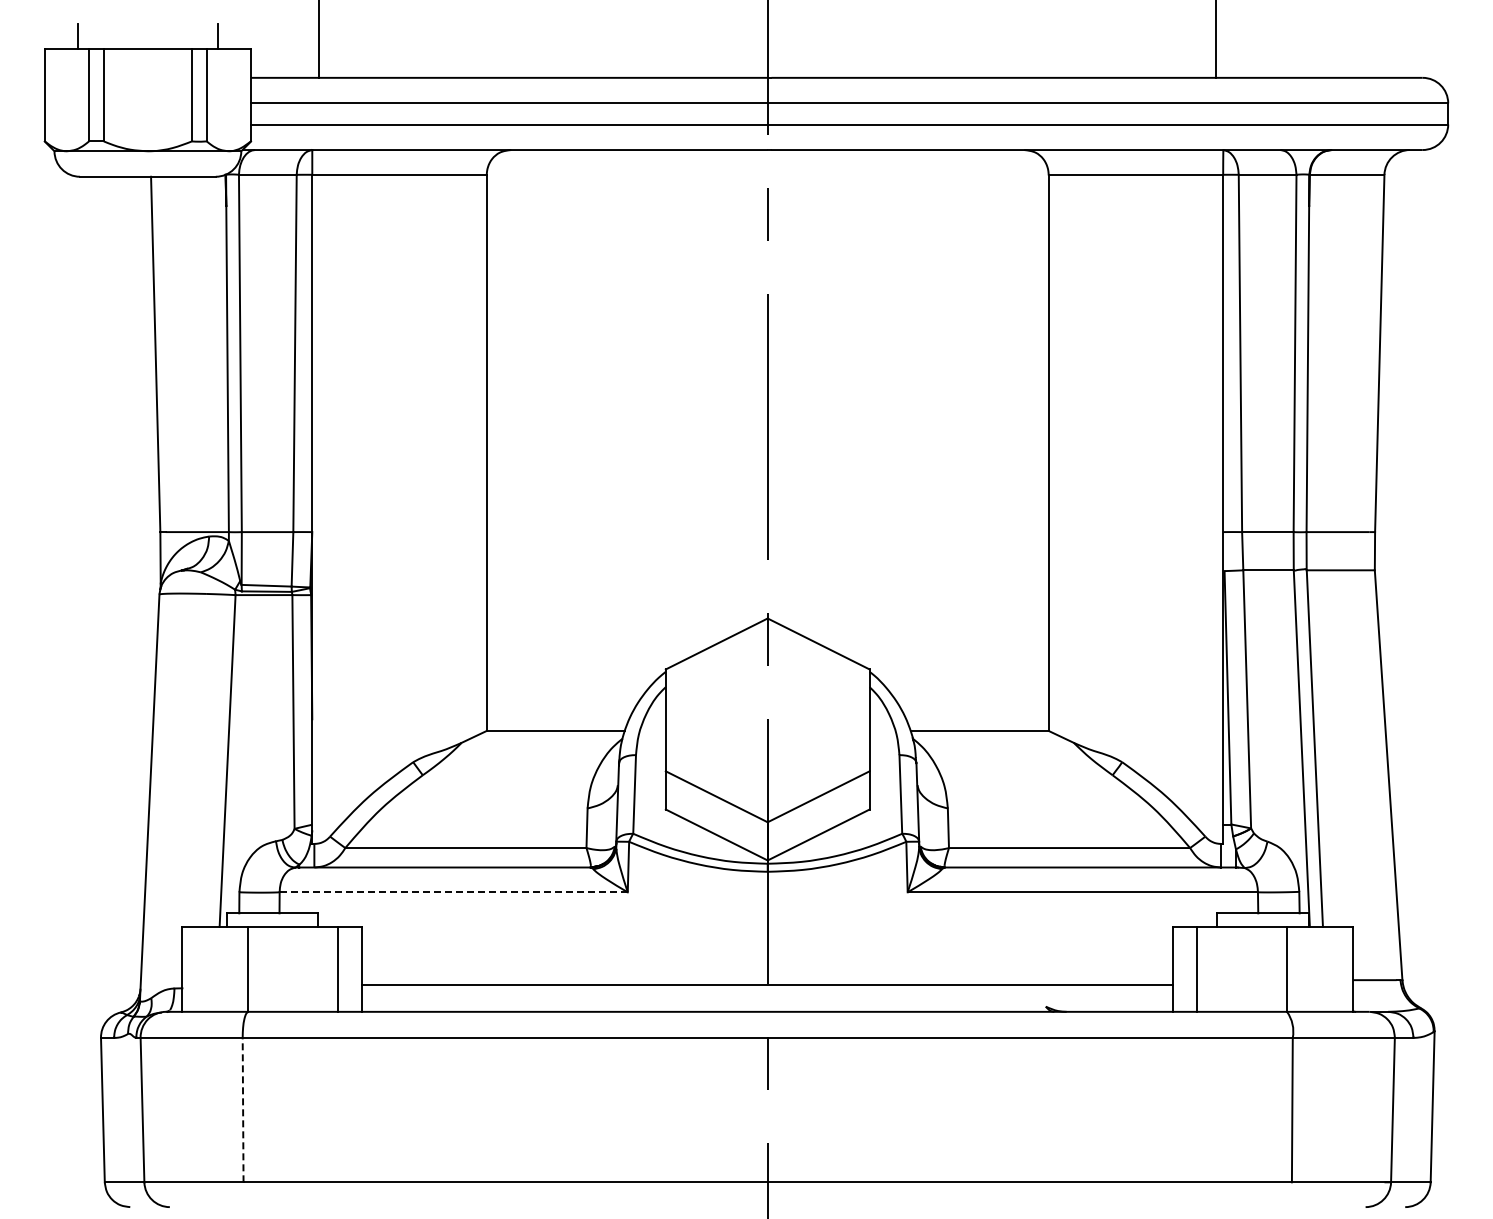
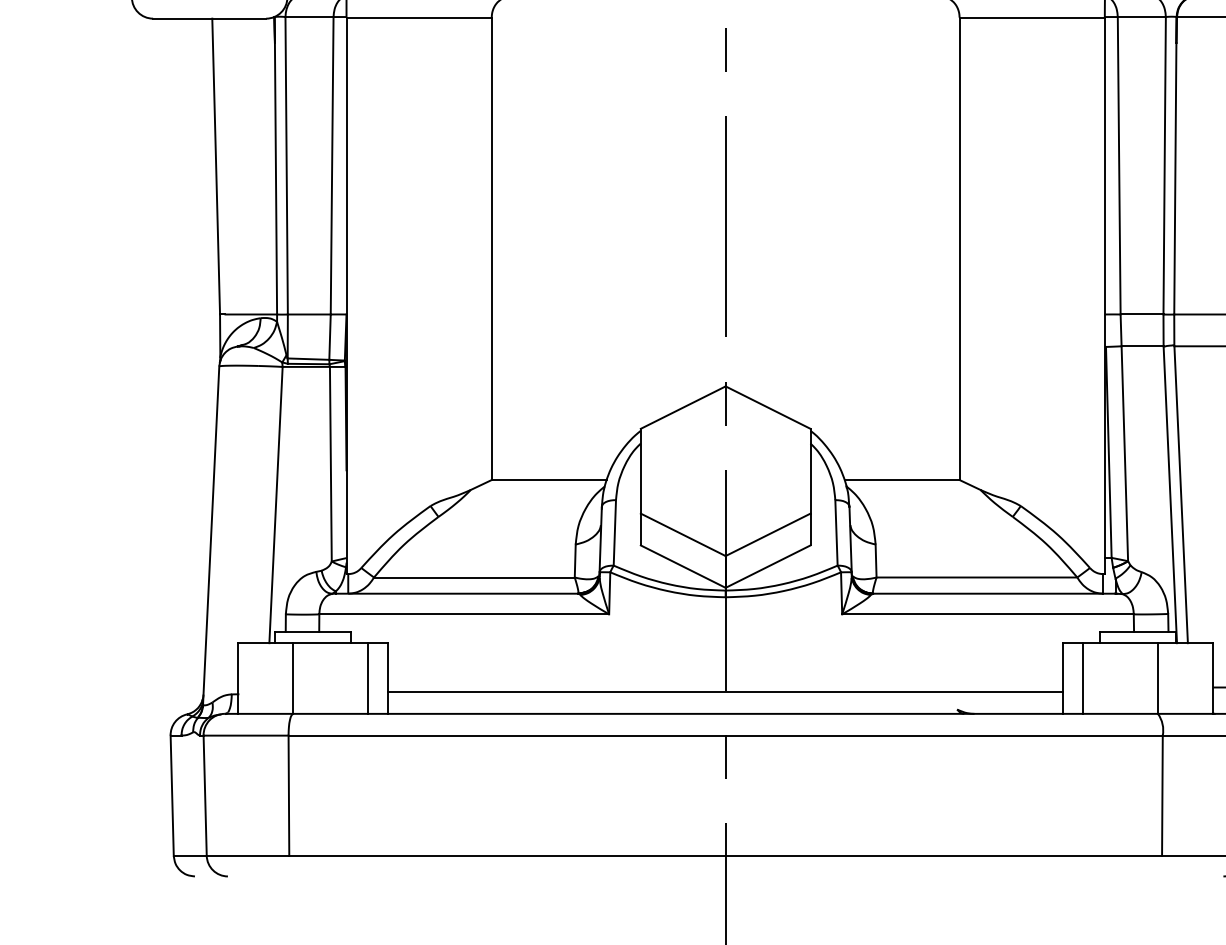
line: (453, 892) -> (464, 614), dashed -> solid
line: (243, 1109) -> (289, 795), dashed -> solid

